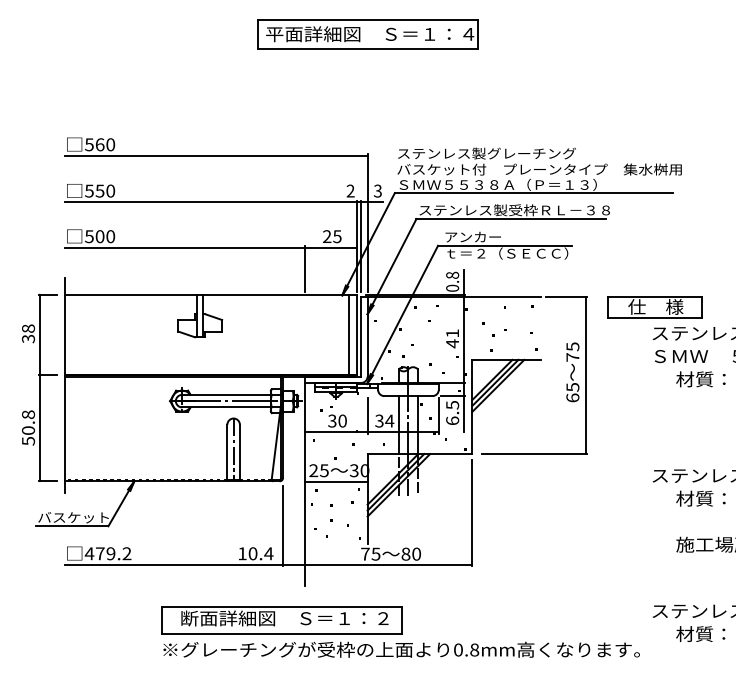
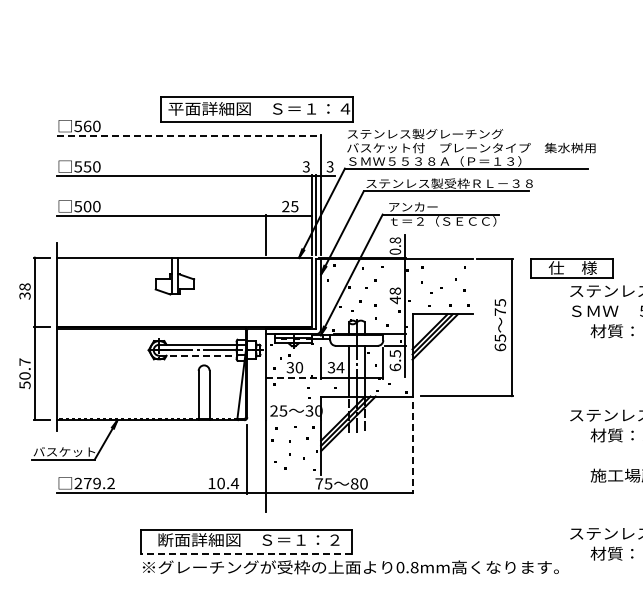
part: (366, 34) -> (256, 109), moved
line: (216, 155) -> (189, 135), solid -> dashed
text: (350, 191) -> (306, 167), 2 -> 3
text: (452, 332) -> (395, 290), 41 -> 48
line: (348, 334) -> (304, 292), removed
line: (225, 407) -> (197, 355), solid -> dashed
text: (27, 414) -> (24, 361), 50.8 -> 50.7
line: (337, 432) -> (294, 377), solid -> dashed
line: (234, 449) -> (204, 392), removed
line: (335, 481) -> (293, 420), removed
line: (472, 513) -> (412, 448), solid -> dashed
text: (89, 553) -> (78, 483), 479.2 -> 279.2
line: (280, 633) -> (245, 553), solid -> dashed

